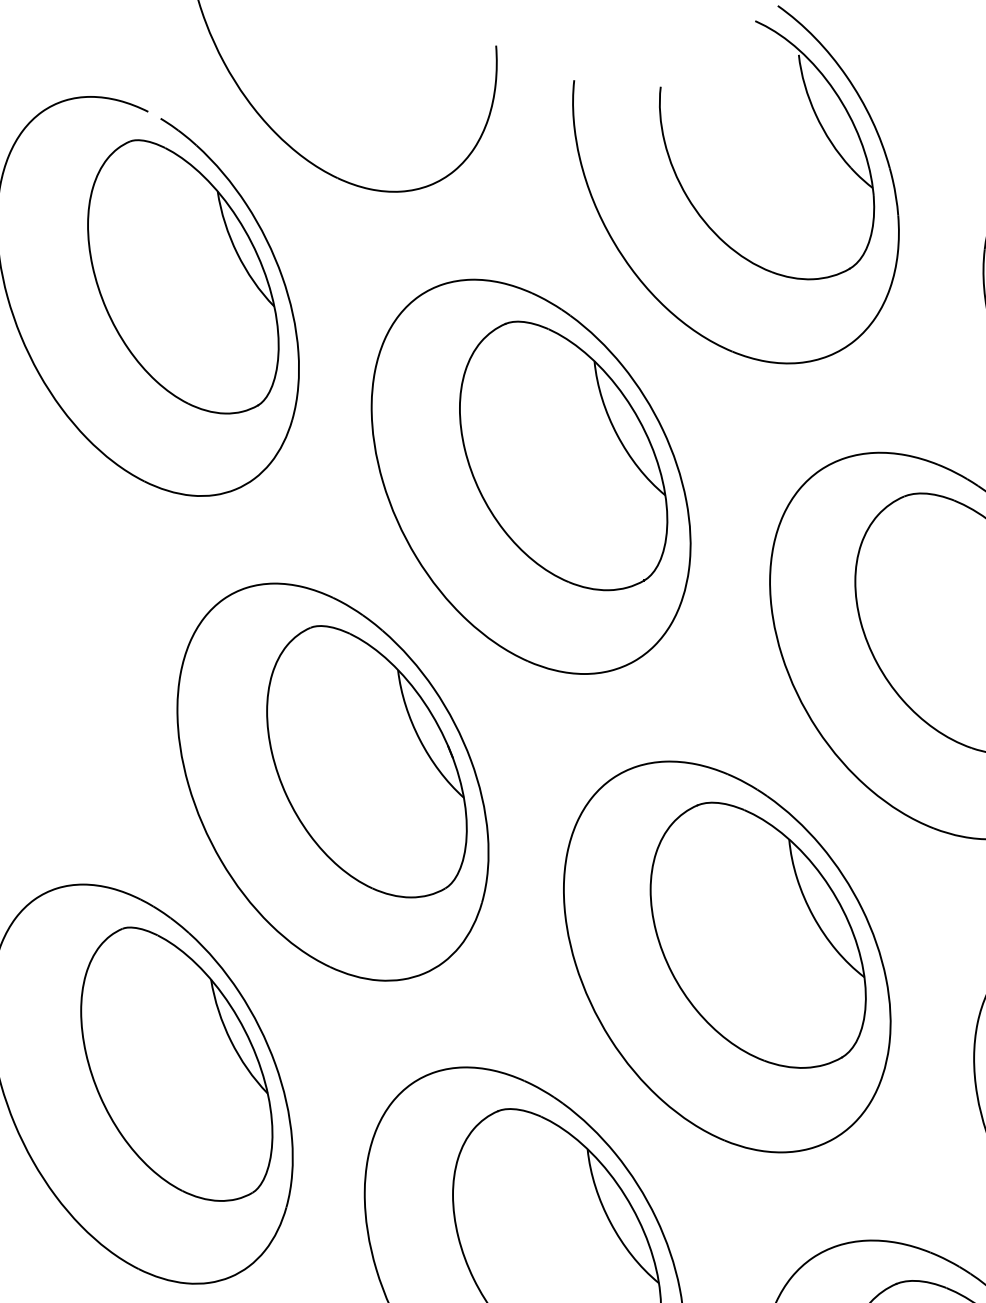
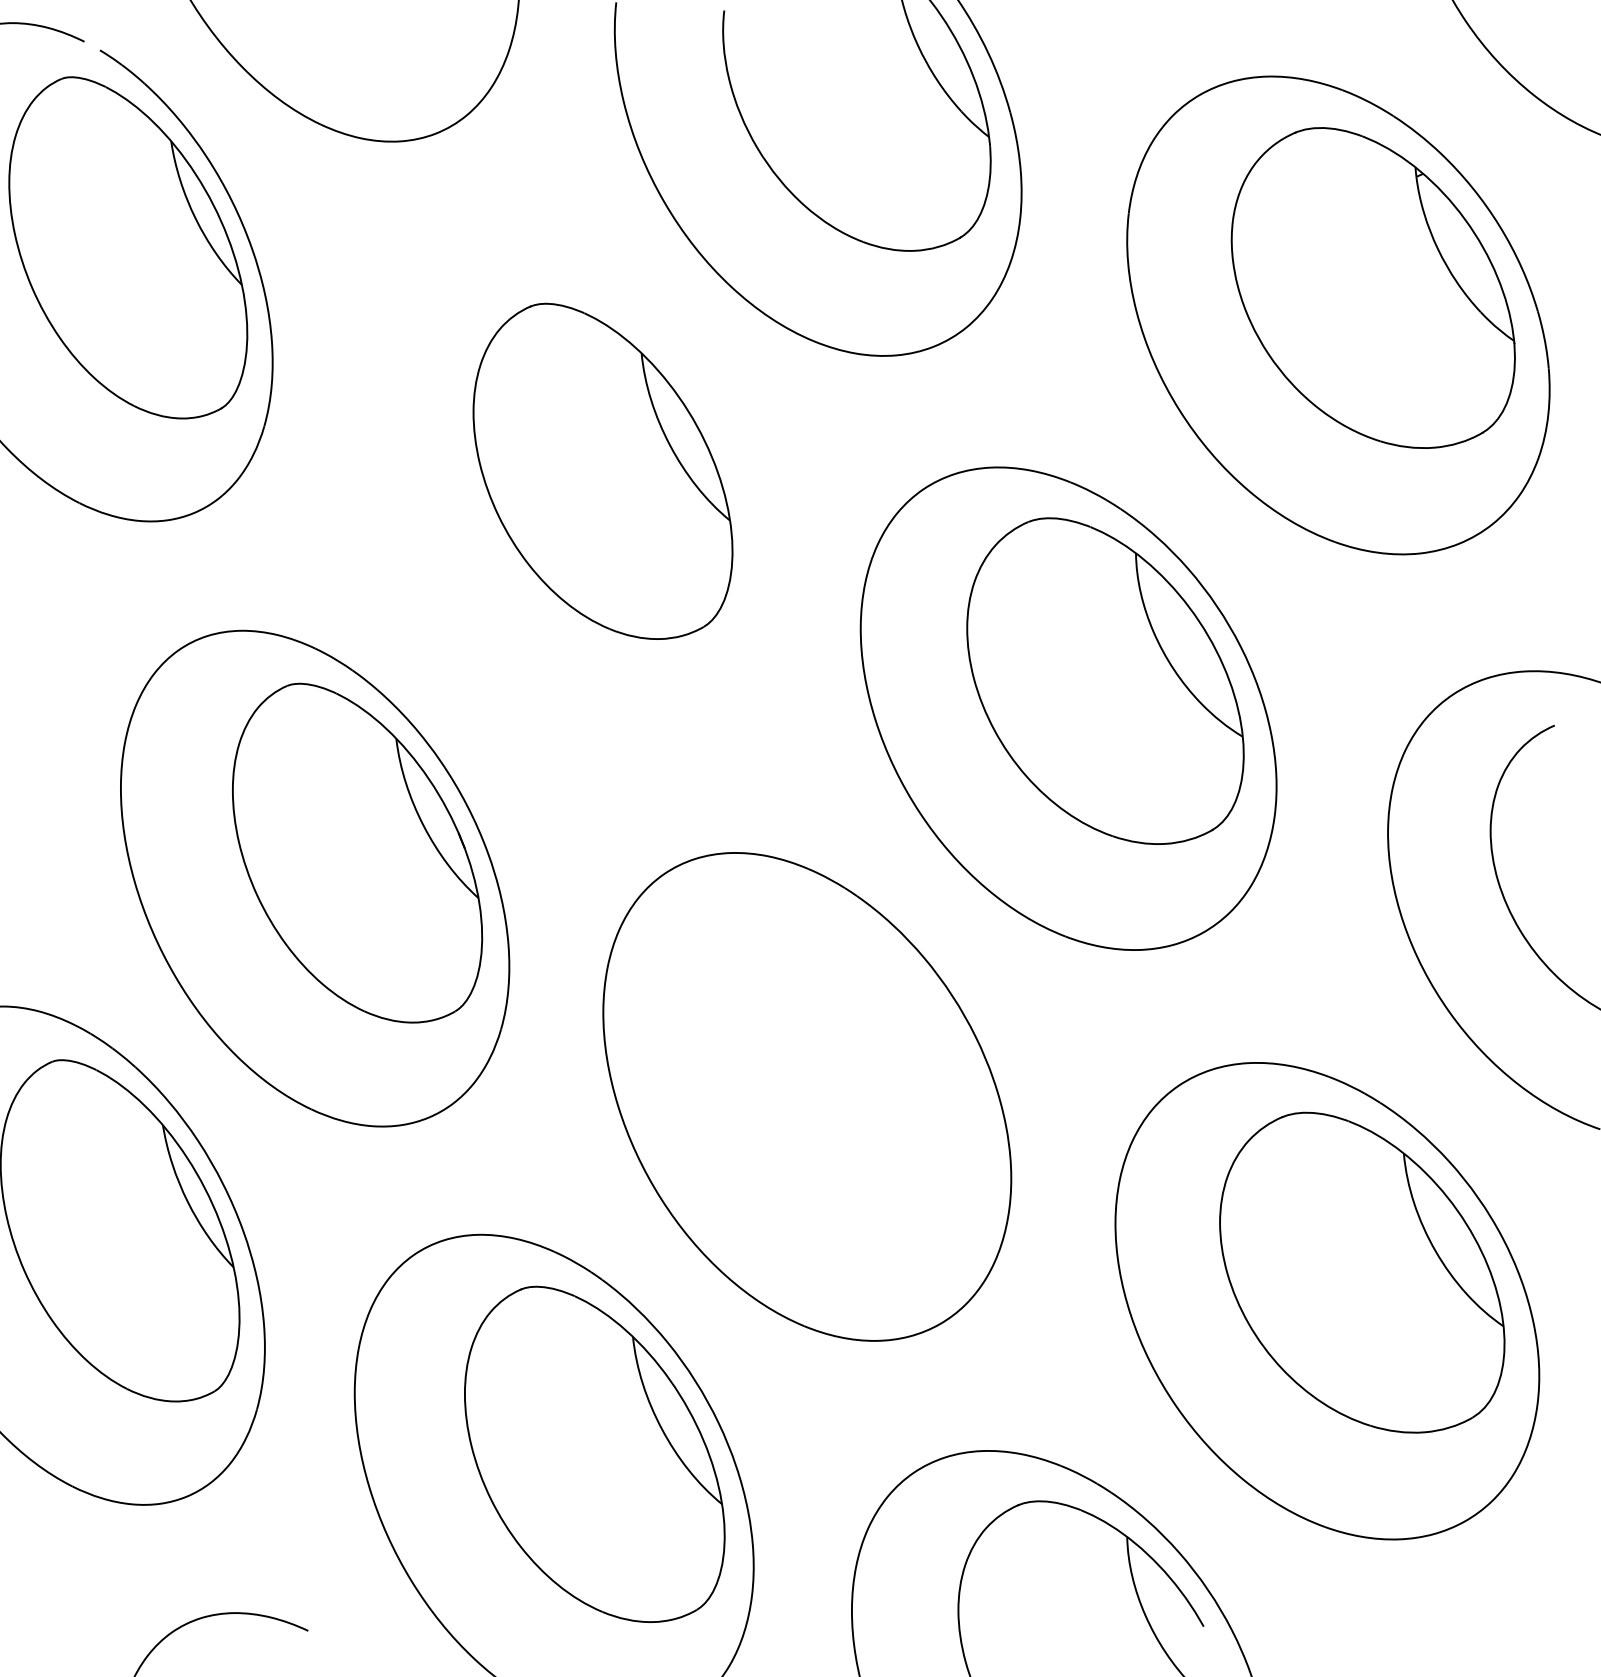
part: (531, 476) -> (562, 497), removed
part: (757, 935) -> (845, 1069), removed

